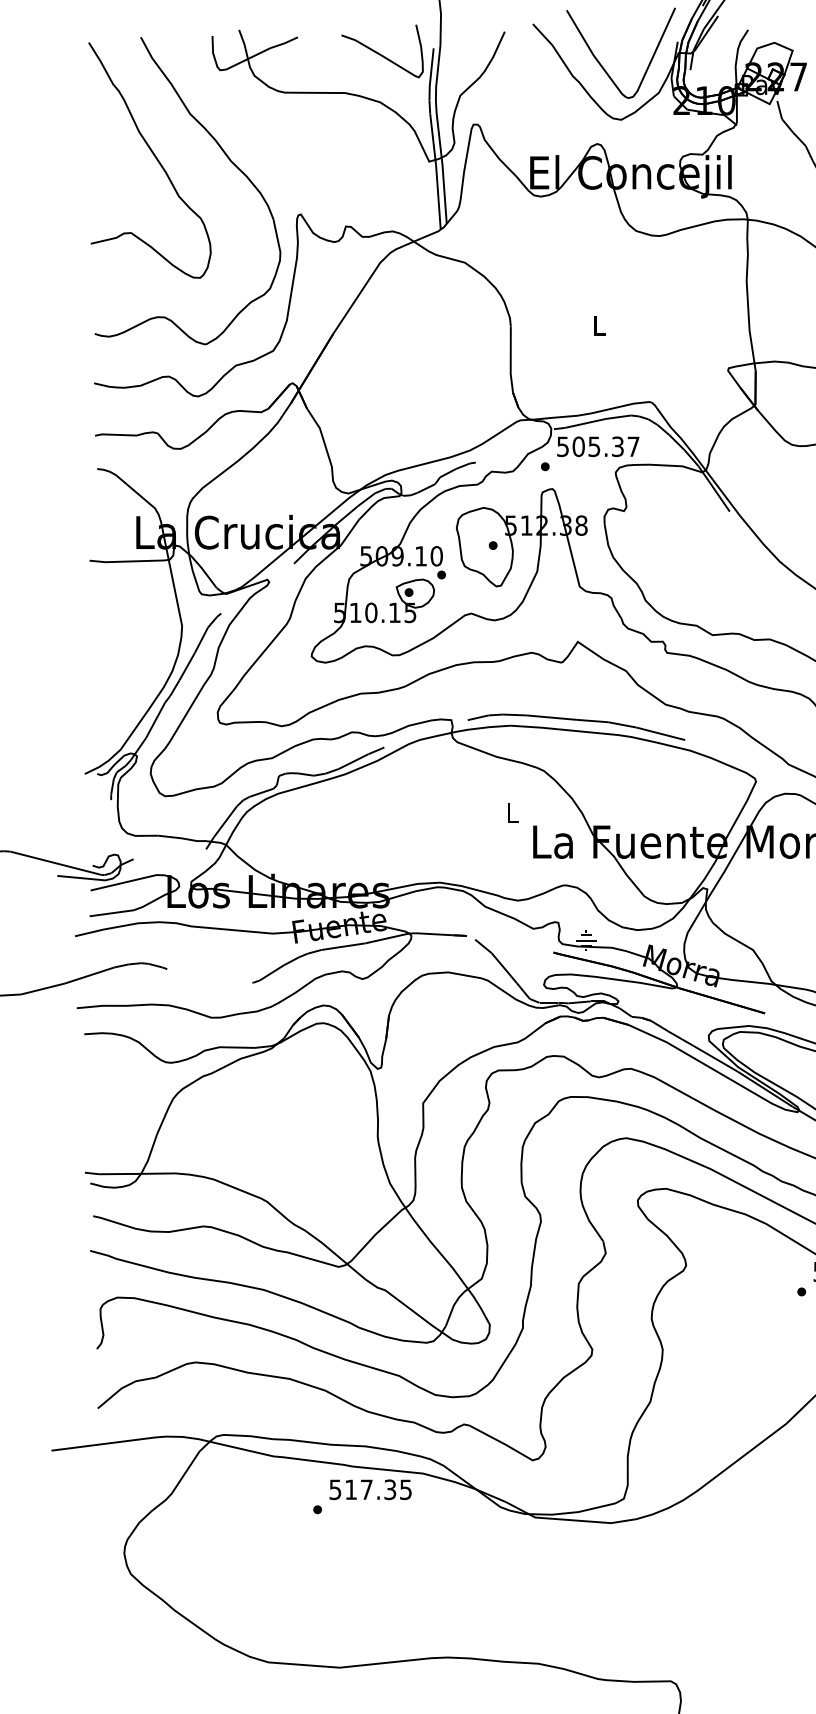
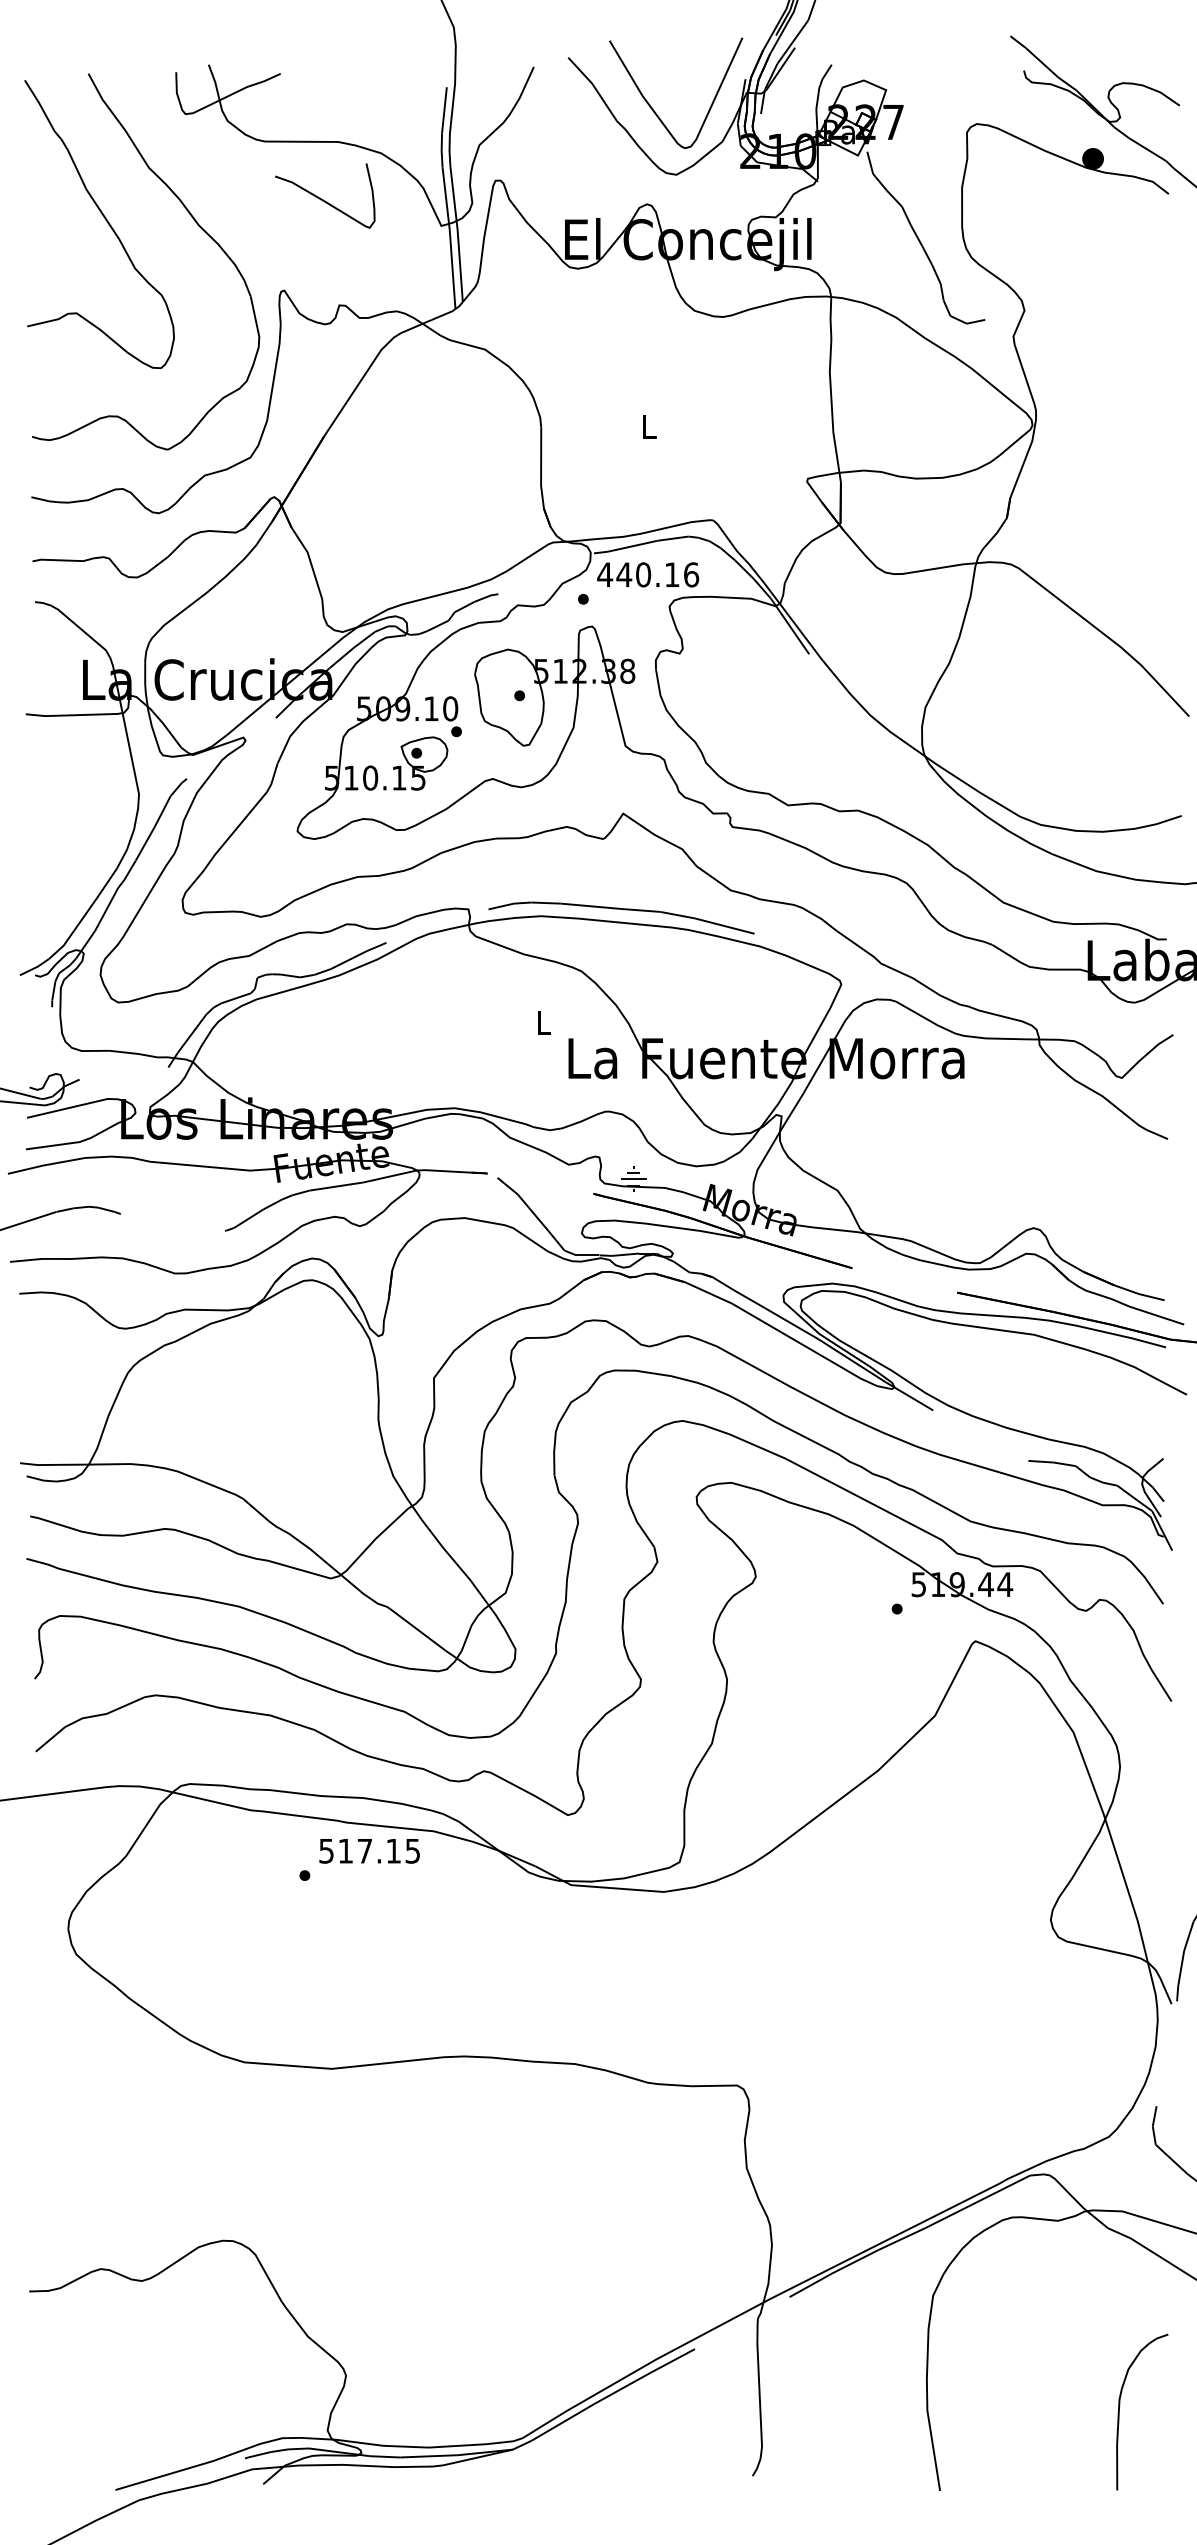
curve: (381, 54) -> (323, 199), moved
text: (598, 446) -> (648, 574), 505.37 -> 440.16
text: (390, 1489) -> (393, 1850), 517.35 -> 517.15

